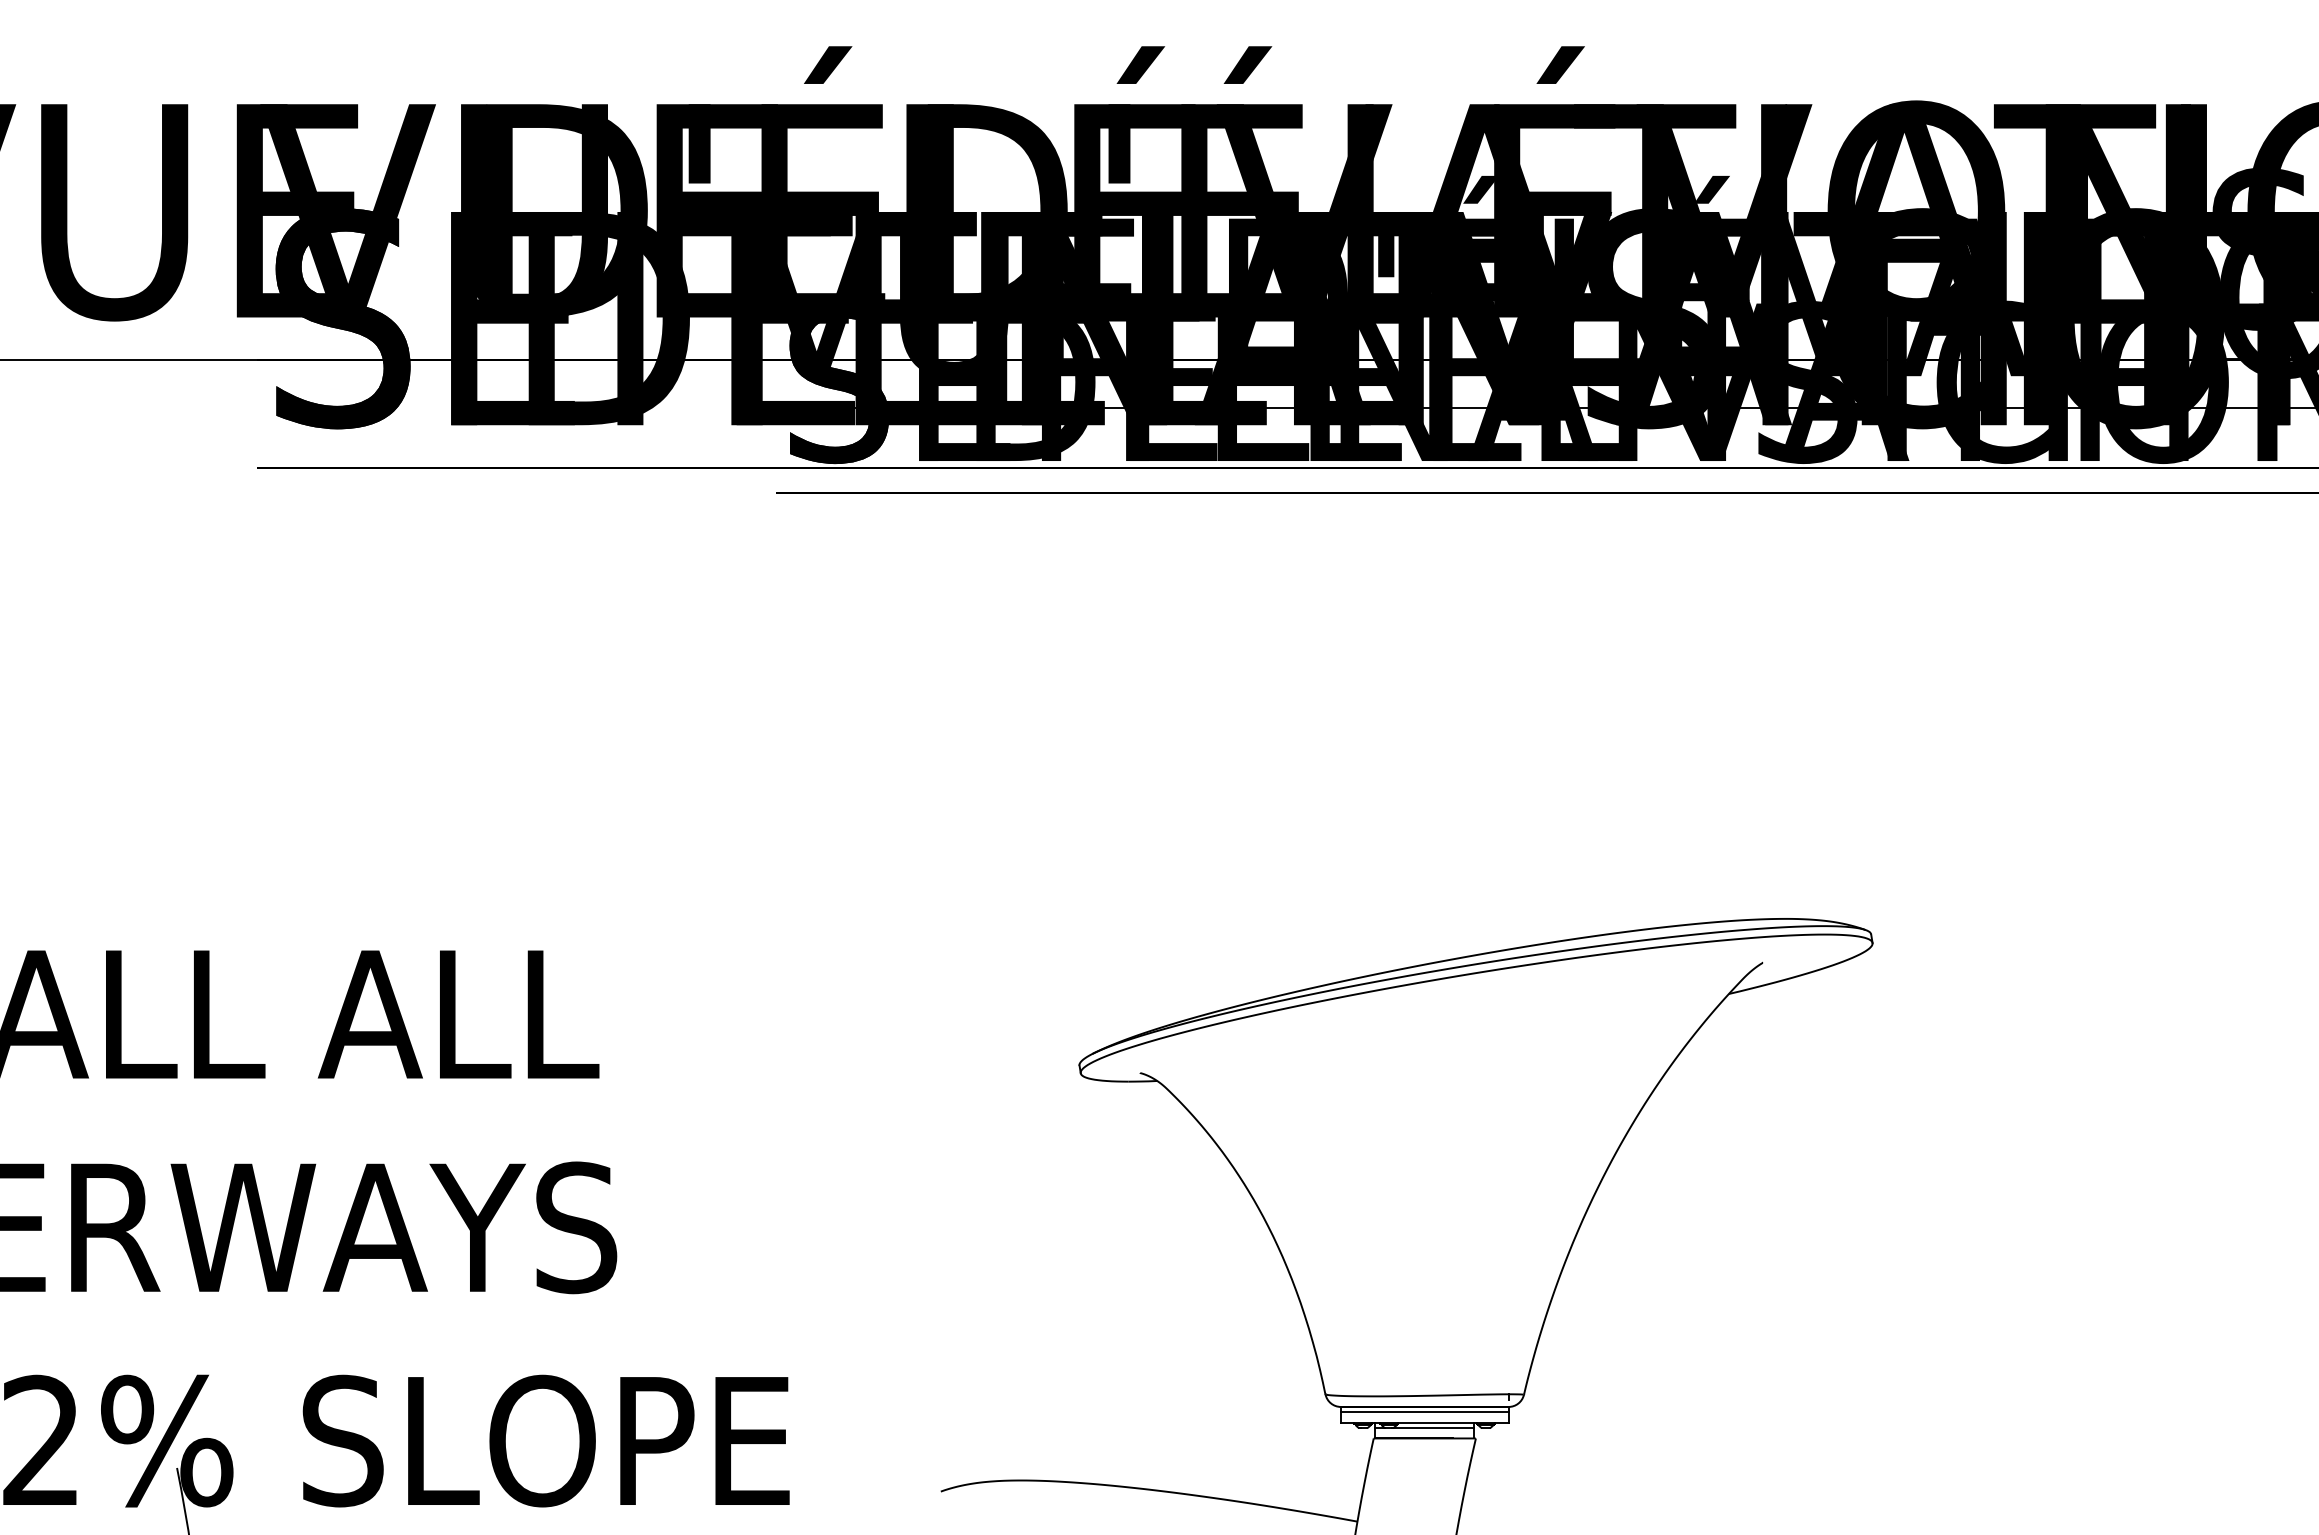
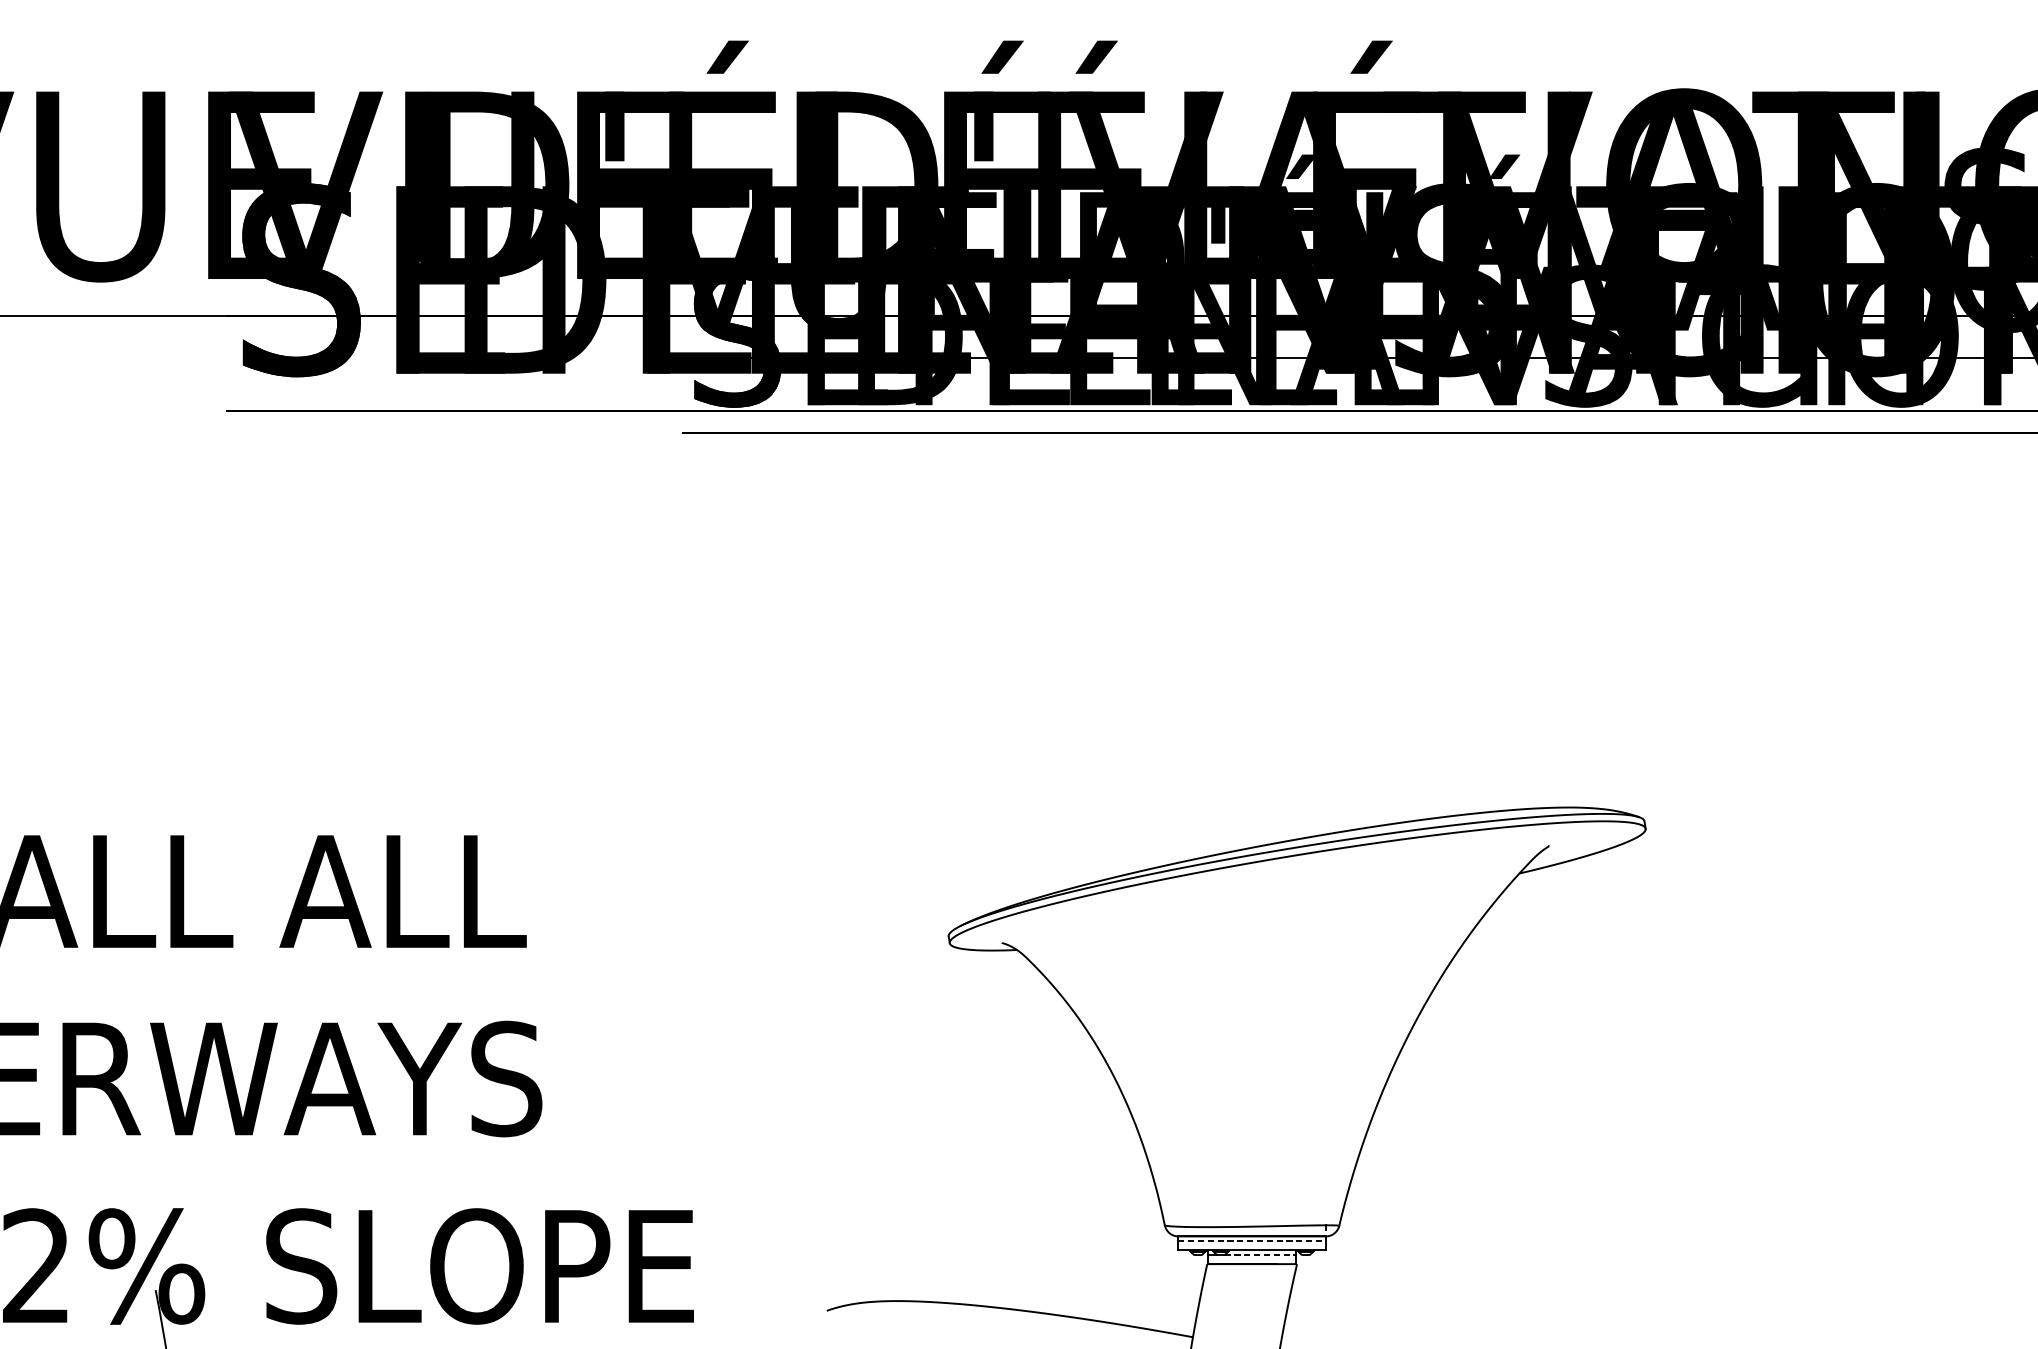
line: (1424, 1412) -> (1251, 1241), solid -> dashed
line: (1434, 1427) -> (1260, 1254), solid -> dashed

